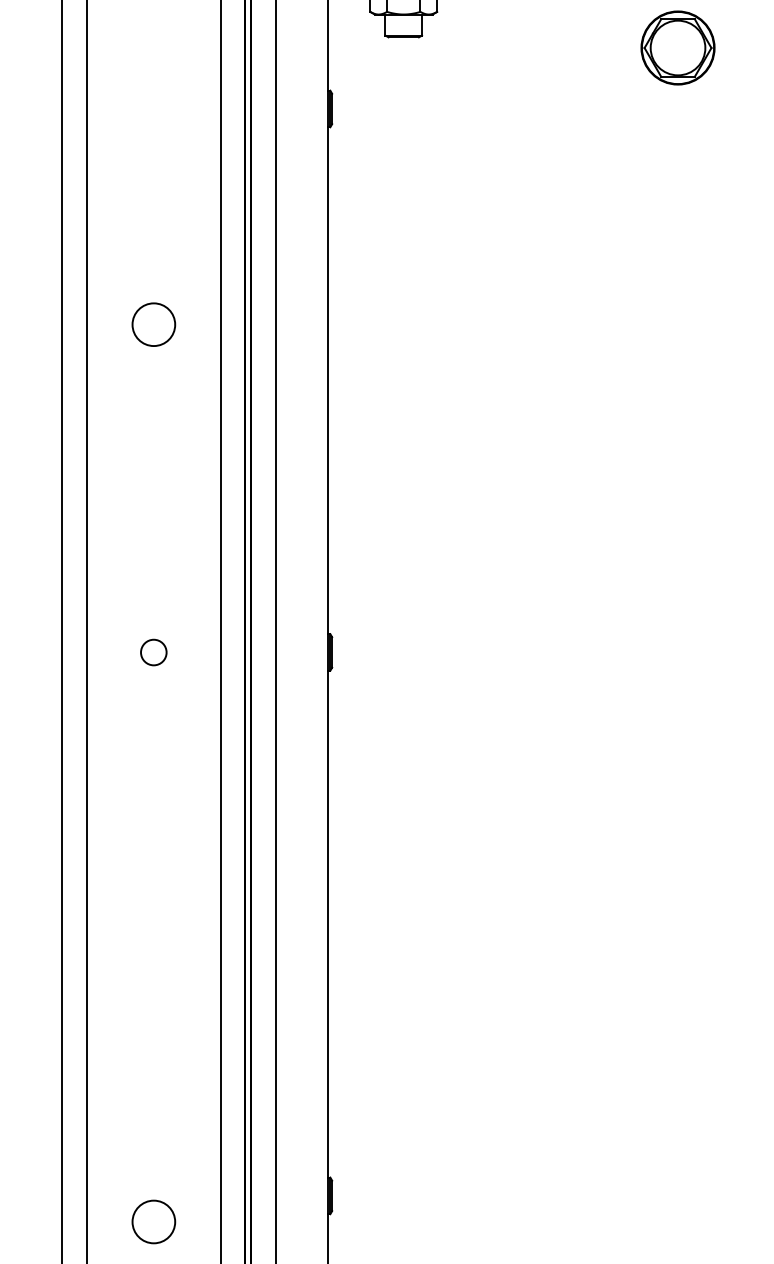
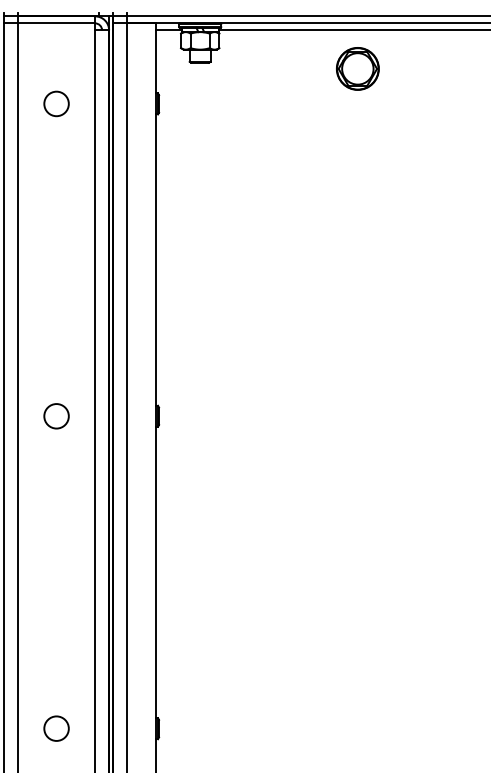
circle: (153, 323) -> (56, 103), moved
circle: (153, 652) -> (56, 416), size x1.67
circle: (153, 1221) -> (56, 728), moved

